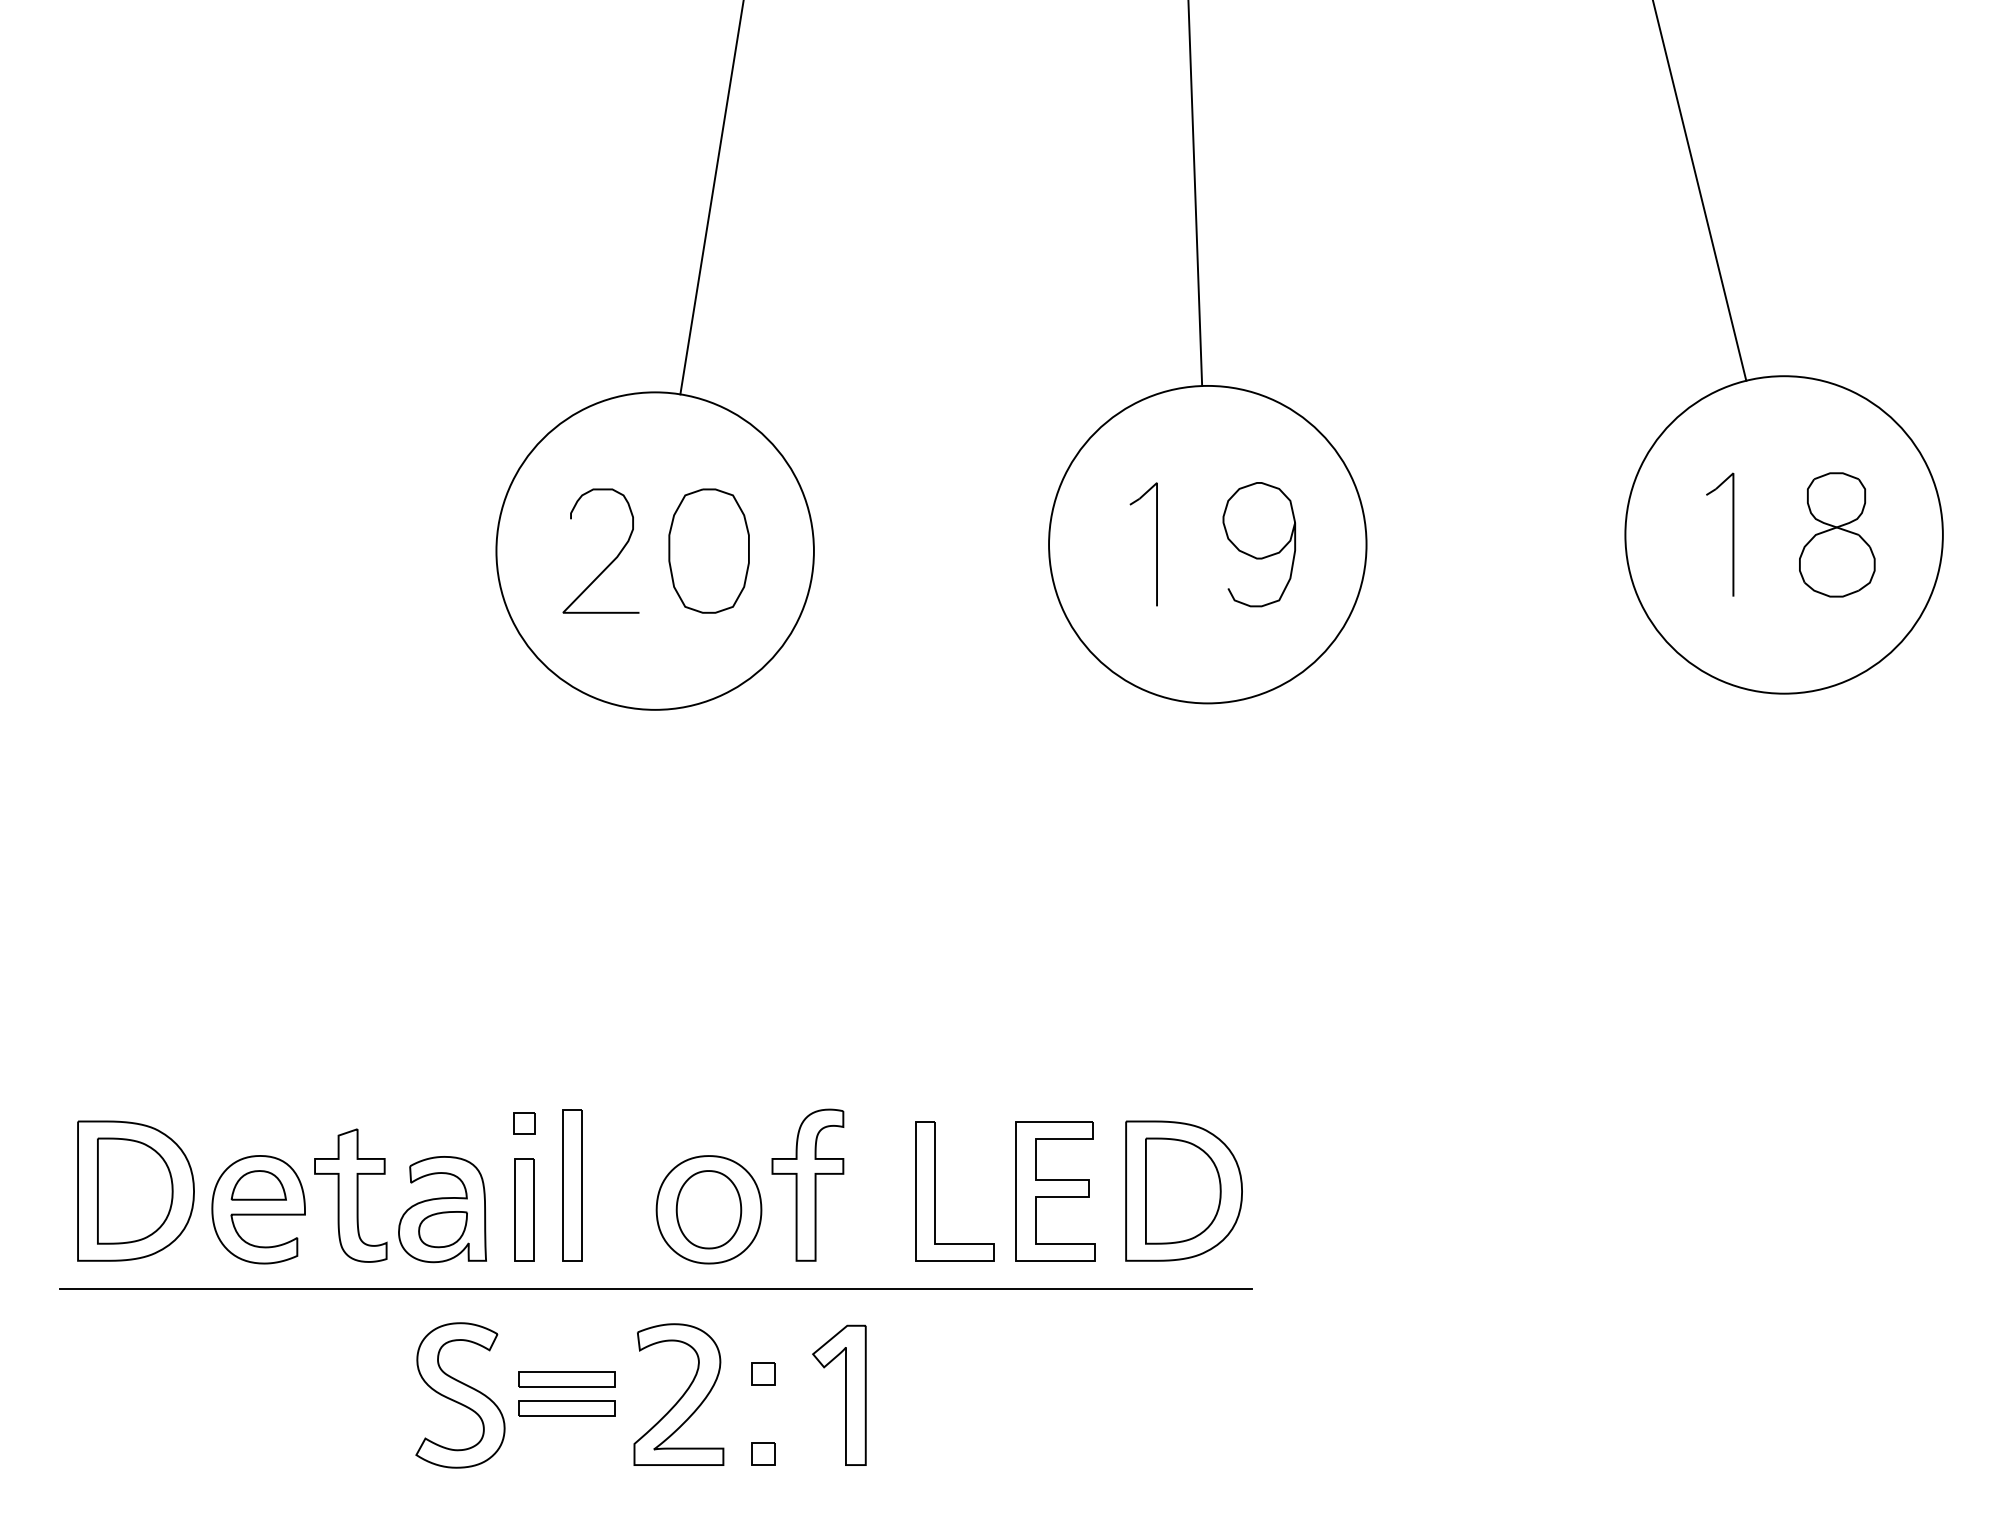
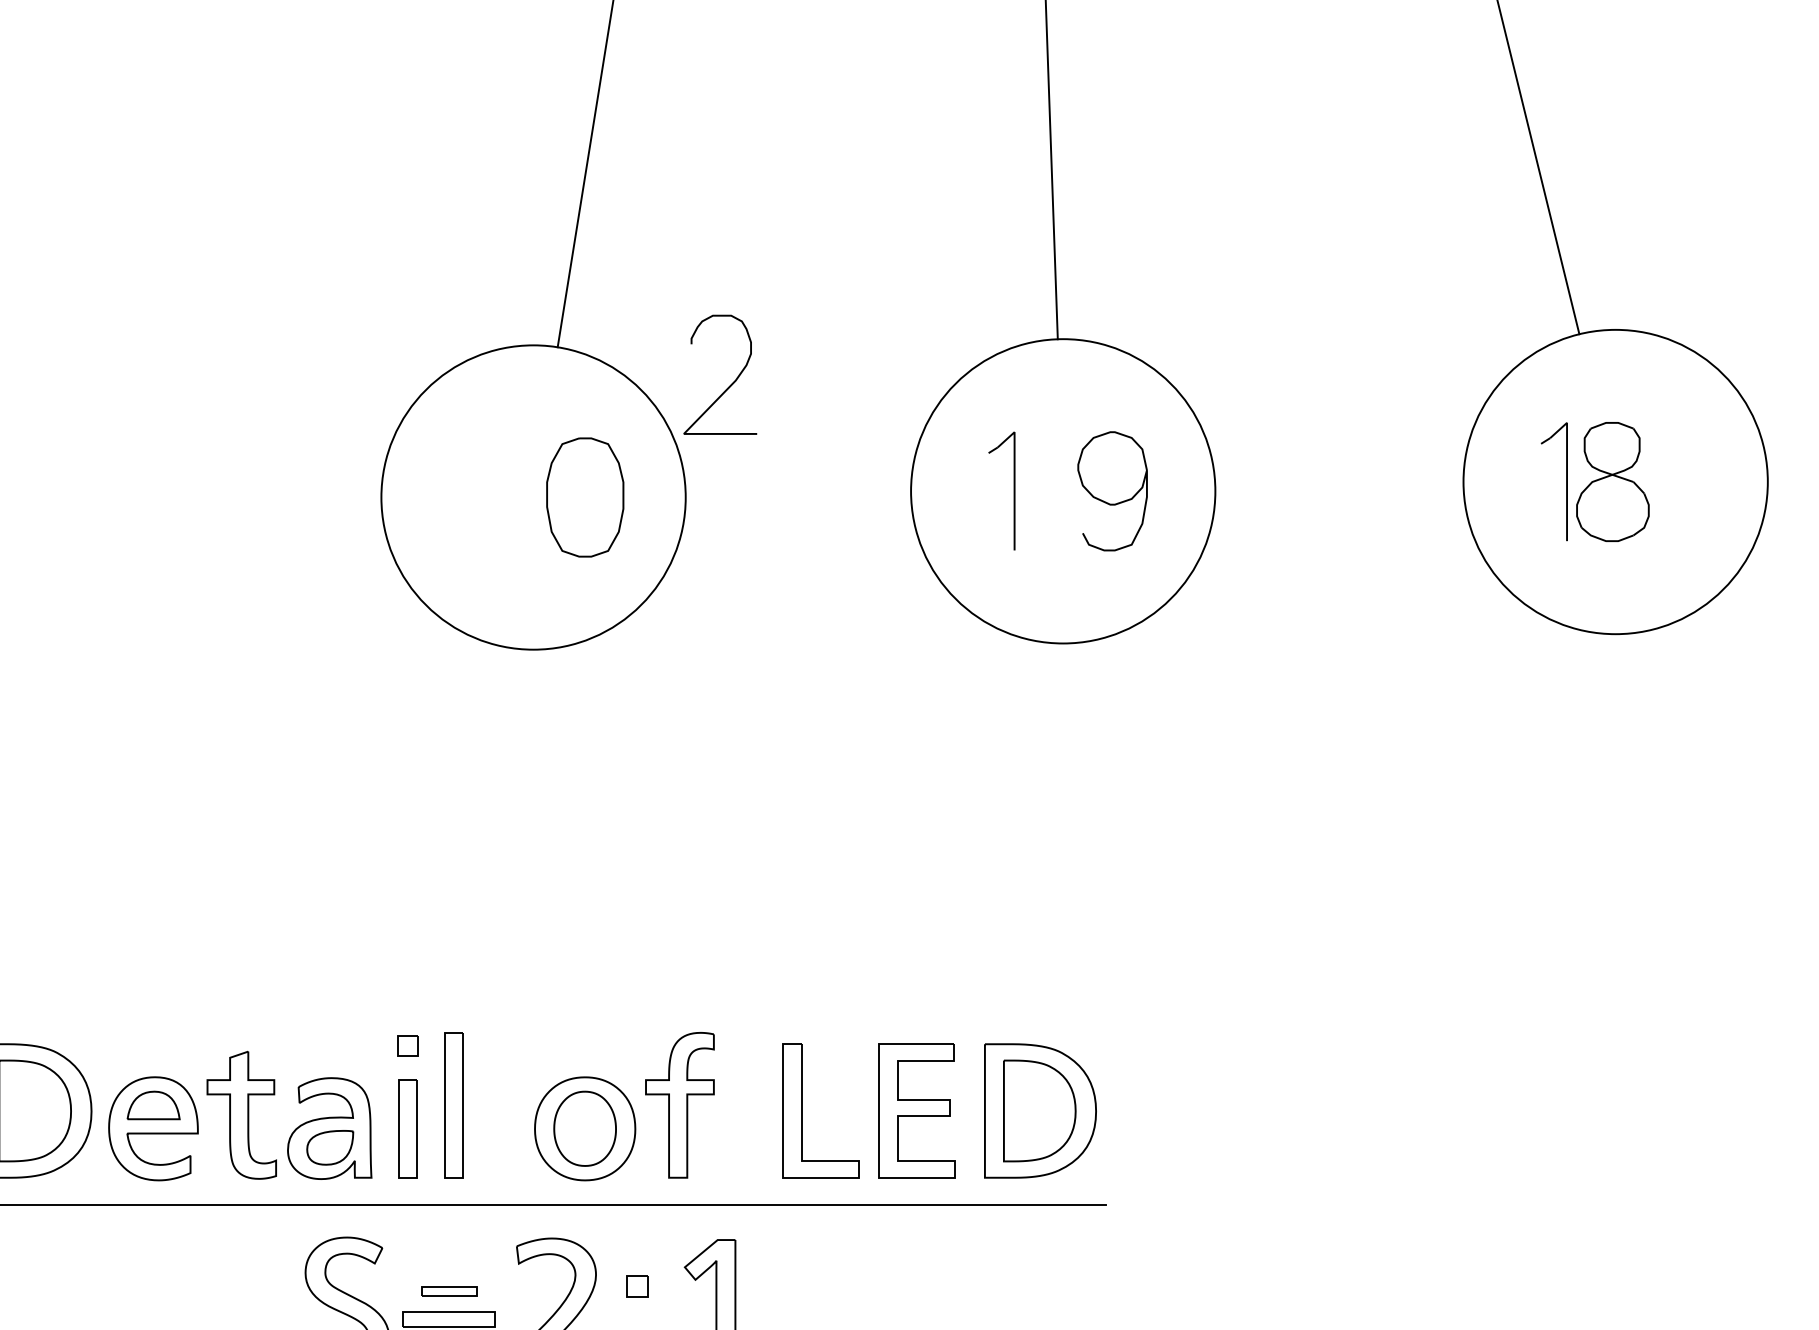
part: (1837, 534) -> (1613, 481), moved
curve: (611, 561) -> (730, 384), moved
part: (566, 1379) -> (448, 1291), size x0.6

